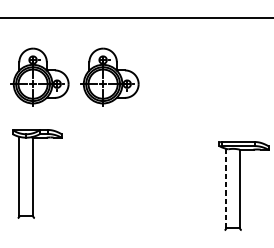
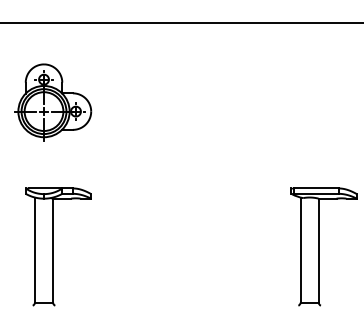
part: (110, 77) -> (146, 102), removed
part: (37, 173) -> (58, 246), moved
line: (226, 188) -> (300, 250), dashed -> solid

